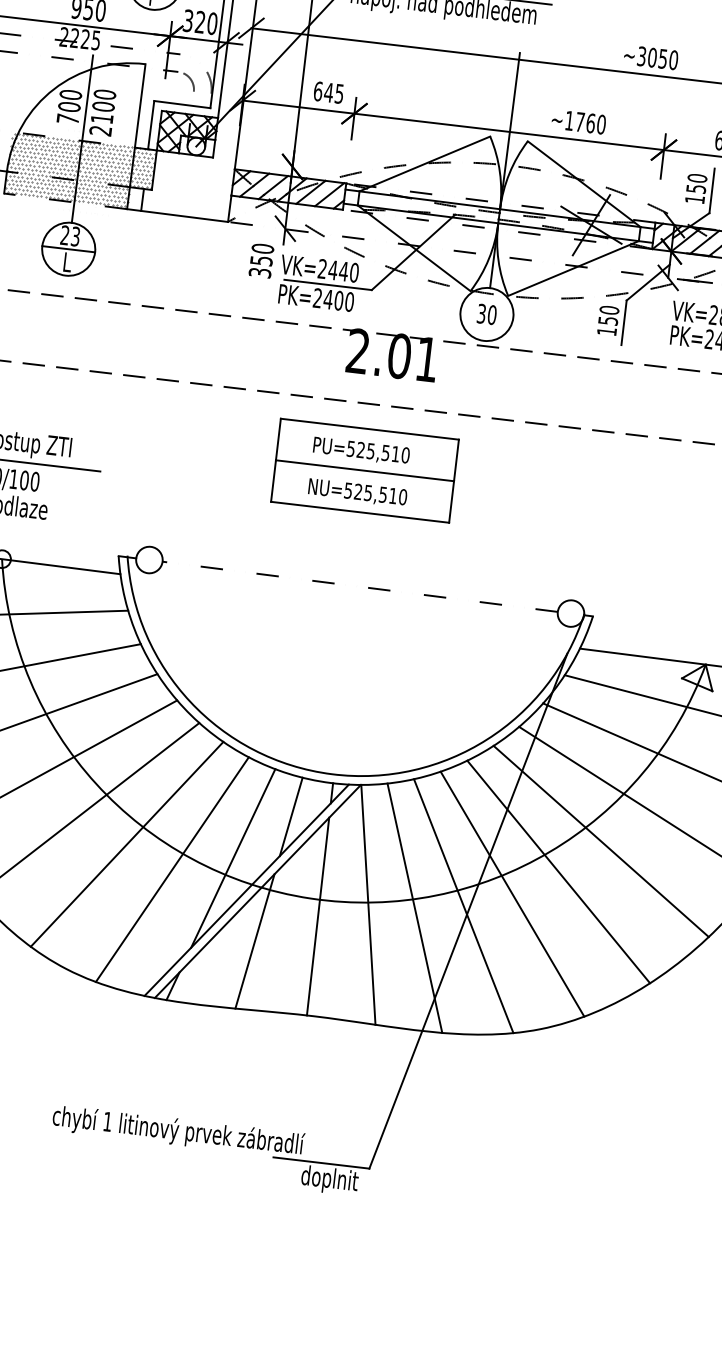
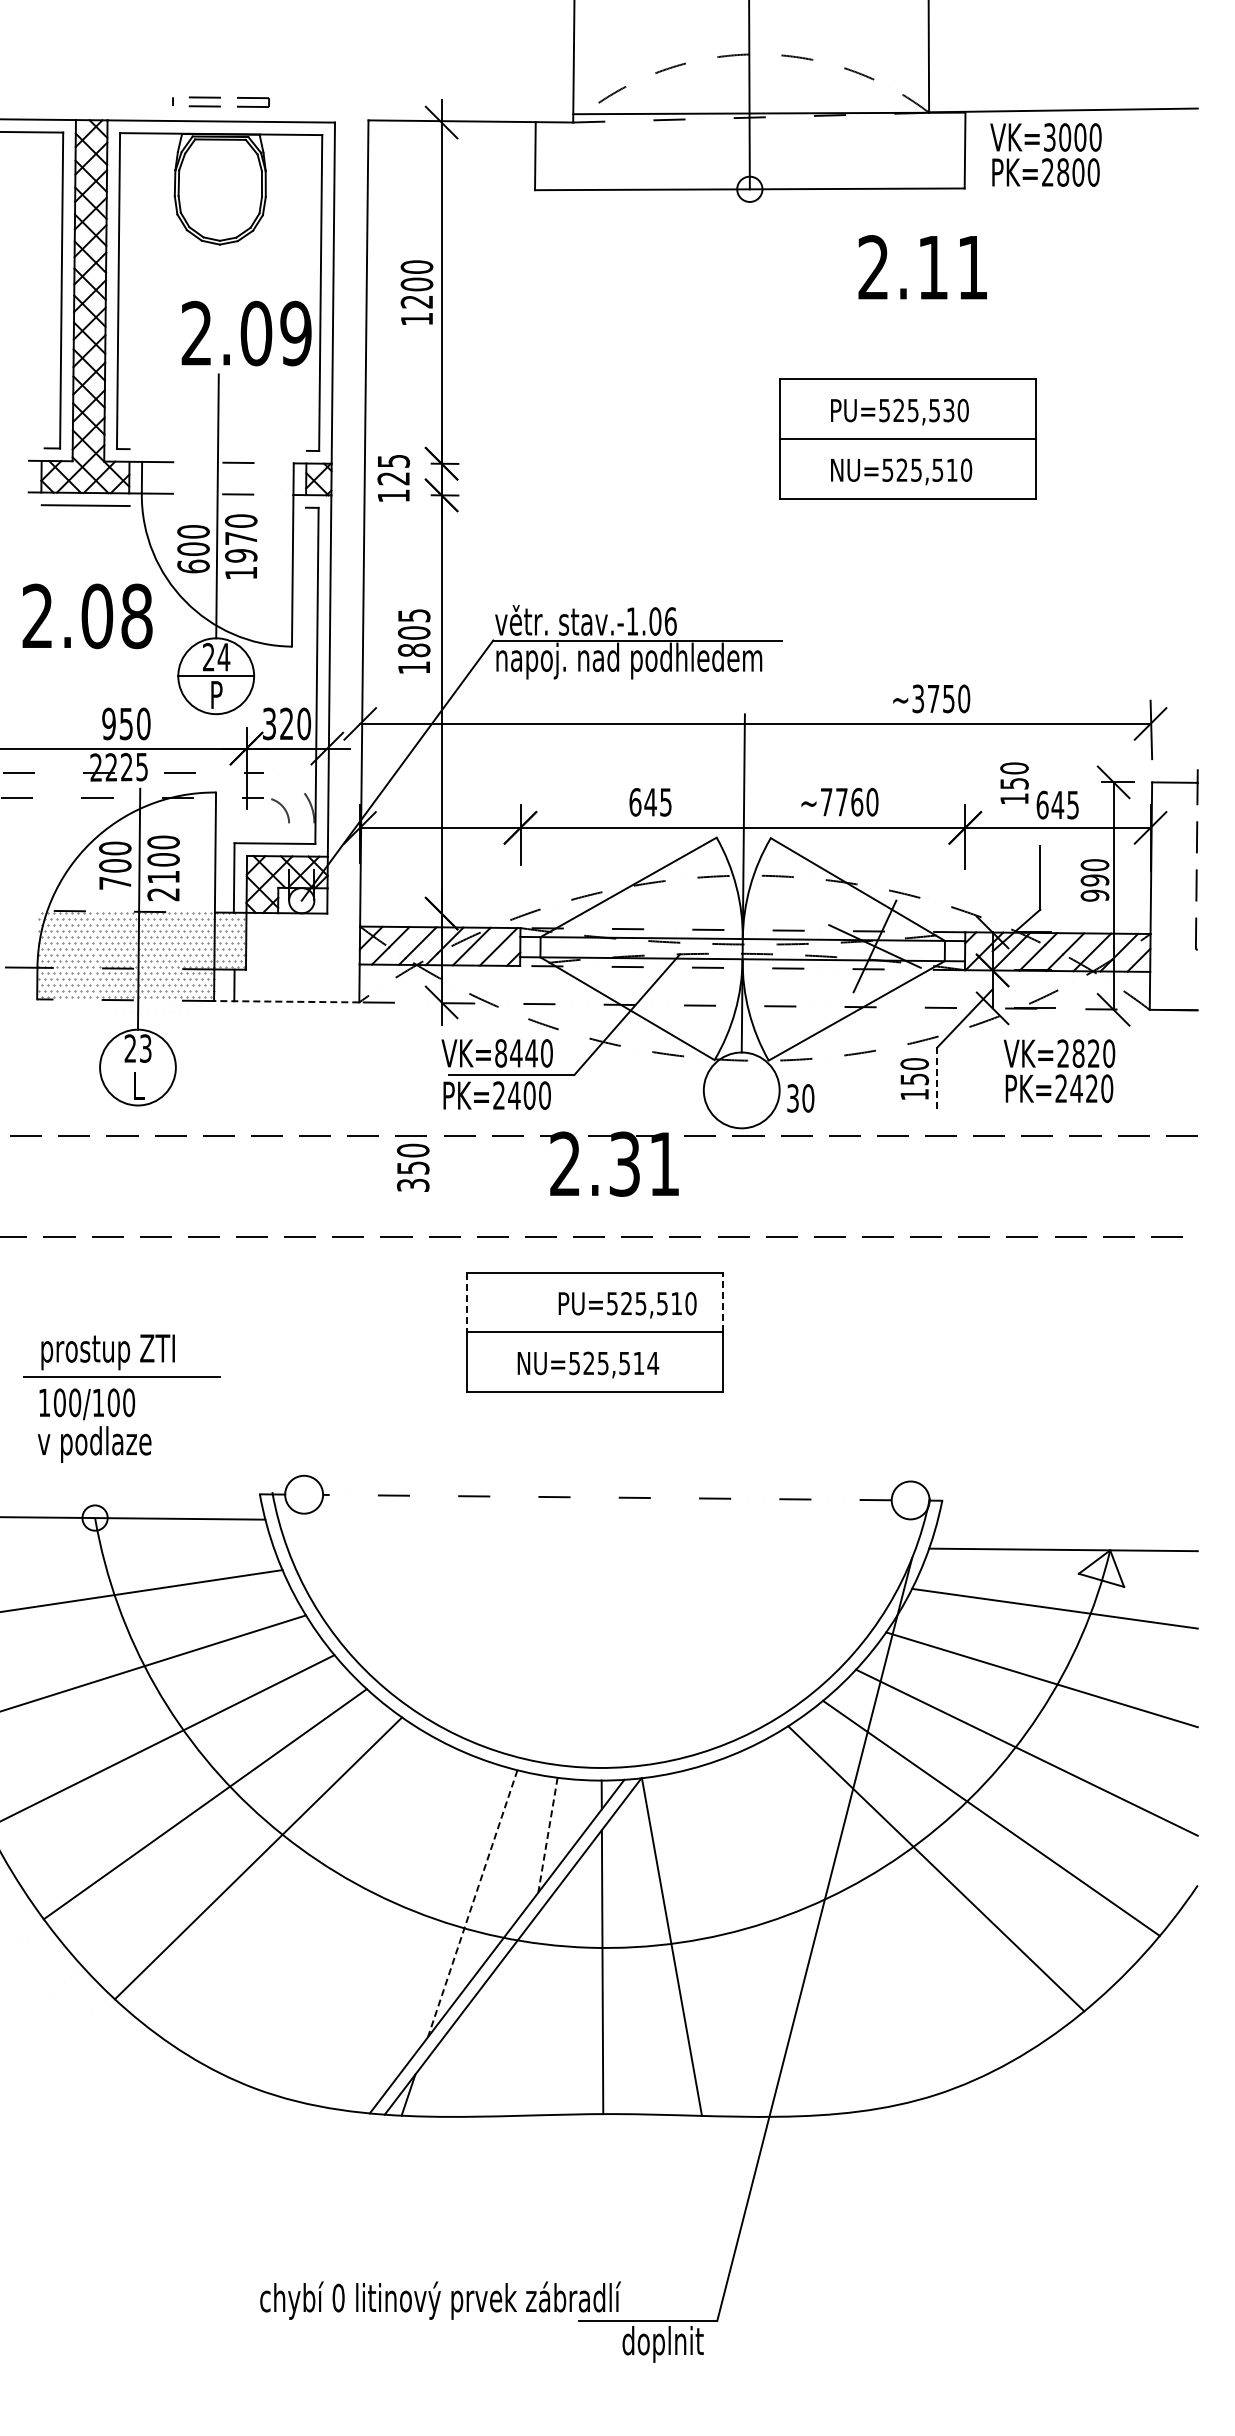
text: (652, 57) -> (933, 698), ~3050 -> ~3750
text: (328, 92) -> (650, 802), moved
text: (569, 121) -> (826, 802), ~1760 -> ~7760
text: (696, 188) -> (1014, 782), moved
line: (177, 215) -> (286, 1001), solid -> dashed
line: (68, 249) -> (137, 1067), removed
text: (261, 260) -> (413, 1167), moved
text: (322, 269) -> (501, 1053), VK=2440 -> VK=8440
text: (486, 314) -> (800, 1098), moved
line: (624, 322) -> (937, 1079), solid -> dashed
text: (399, 355) -> (624, 1163), 2.01 -> 2.31
line: (278, 439) -> (466, 1302), solid -> dashed
text: (361, 451) -> (627, 1305), moved
line: (456, 460) -> (722, 1302), solid -> dashed
text: (403, 497) -> (653, 1363), NU=525,510 -> NU=525,514
line: (290, 817) -> (547, 1835), solid -> dashed
line: (126, 844) -> (319, 1901), removed
line: (233, 858) -> (472, 1903), solid -> dashed
line: (171, 869) -> (387, 1929), removed
line: (512, 893) -> (874, 1907), removed
line: (463, 905) -> (806, 1932), removed
line: (414, 907) -> (738, 1943), removed
line: (254, 941) -> (516, 2017), removed
text: (107, 1121) -> (338, 2297), 1 -> 0

